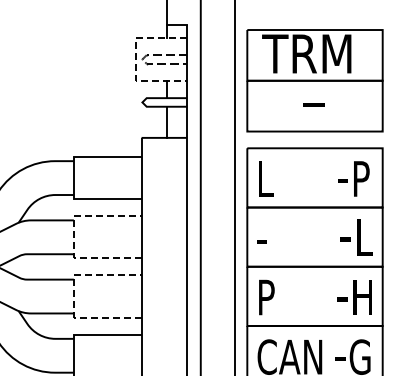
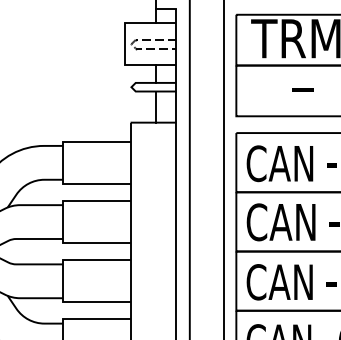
line: (135, 59) -> (124, 44), dashed -> solid
text: (290, 178) -> (279, 163), L -> CAN
line: (73, 236) -> (62, 221), dashed -> solid
text: (291, 237) -> (280, 222), - -> CAN
line: (73, 296) -> (62, 281), dashed -> solid
text: (290, 297) -> (279, 282), P -> CAN

